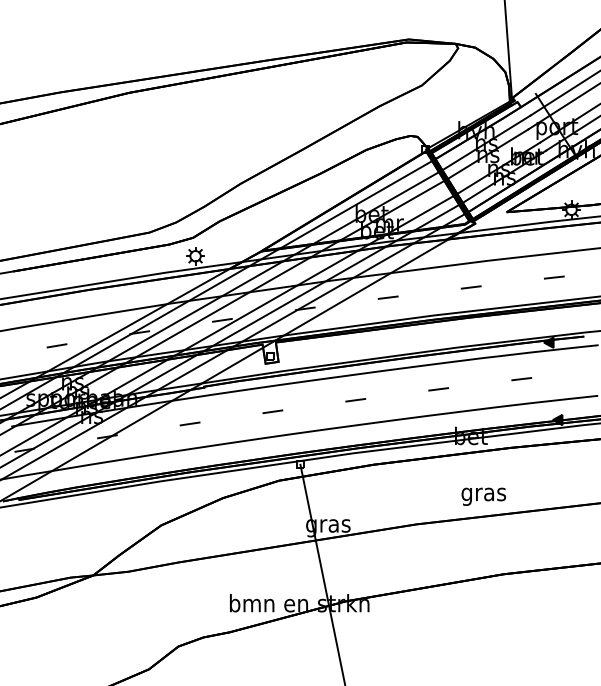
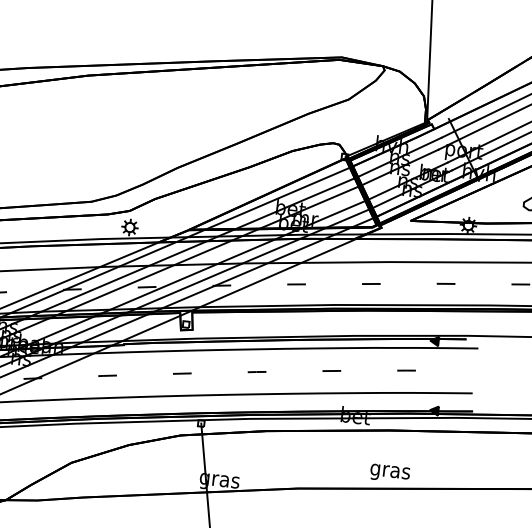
text: (483, 496) -> (389, 473), moved

